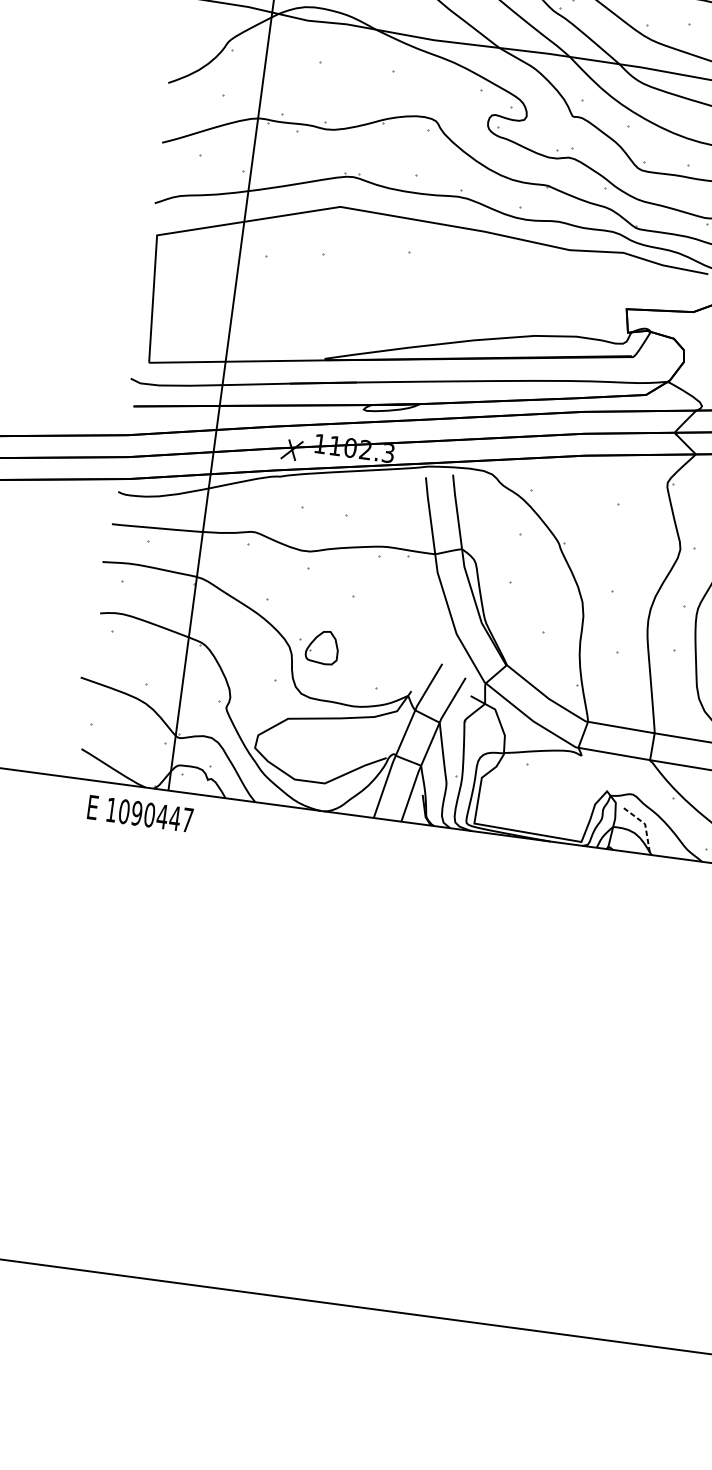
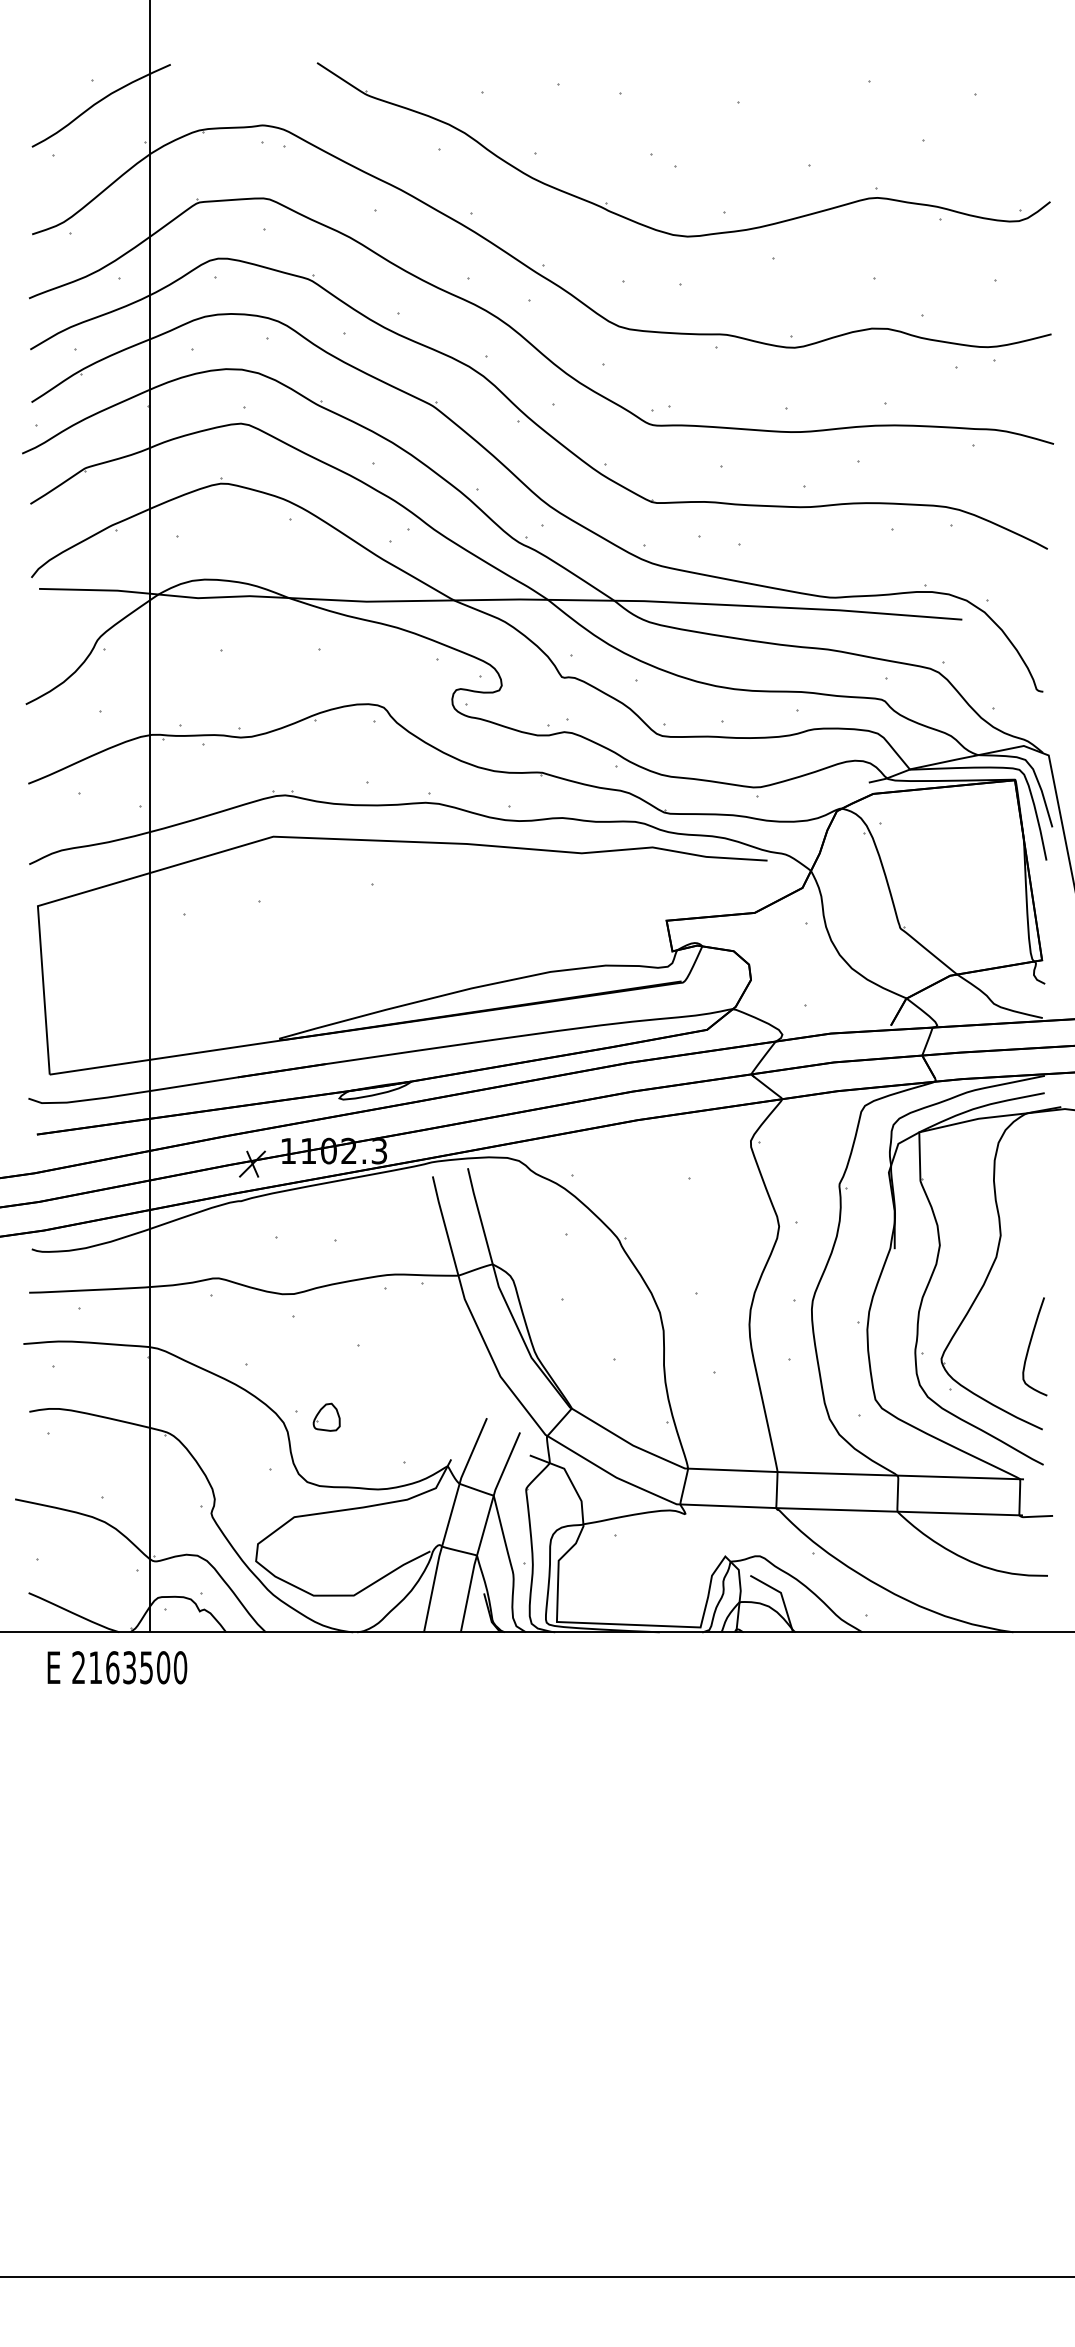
part: (322, 646) -> (326, 1416), size x0.62
text: (149, 814) -> (129, 1667), 1090447 -> 2163500
line: (645, 826) -> (781, 1595), dashed -> solid

